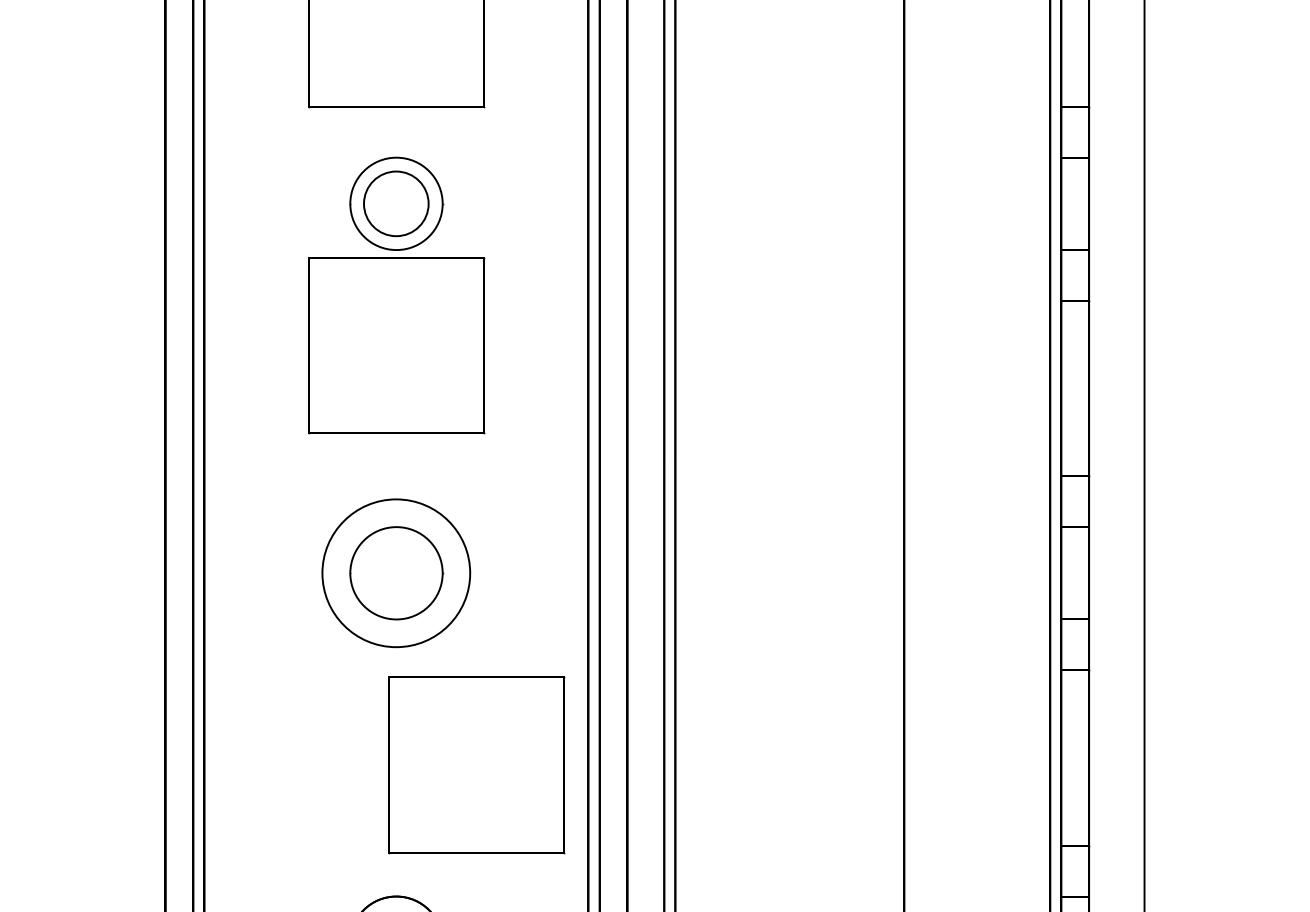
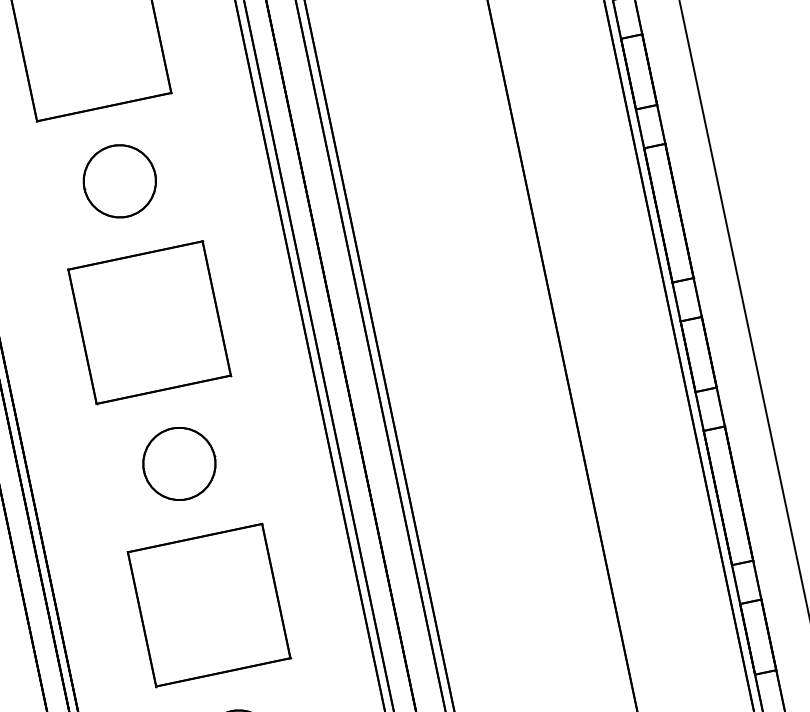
circle: (396, 203) -> (119, 181), size x1.43
part: (396, 345) -> (149, 322), moved
circle: (396, 573) -> (179, 464), size x0.62
part: (476, 765) -> (209, 605), moved

